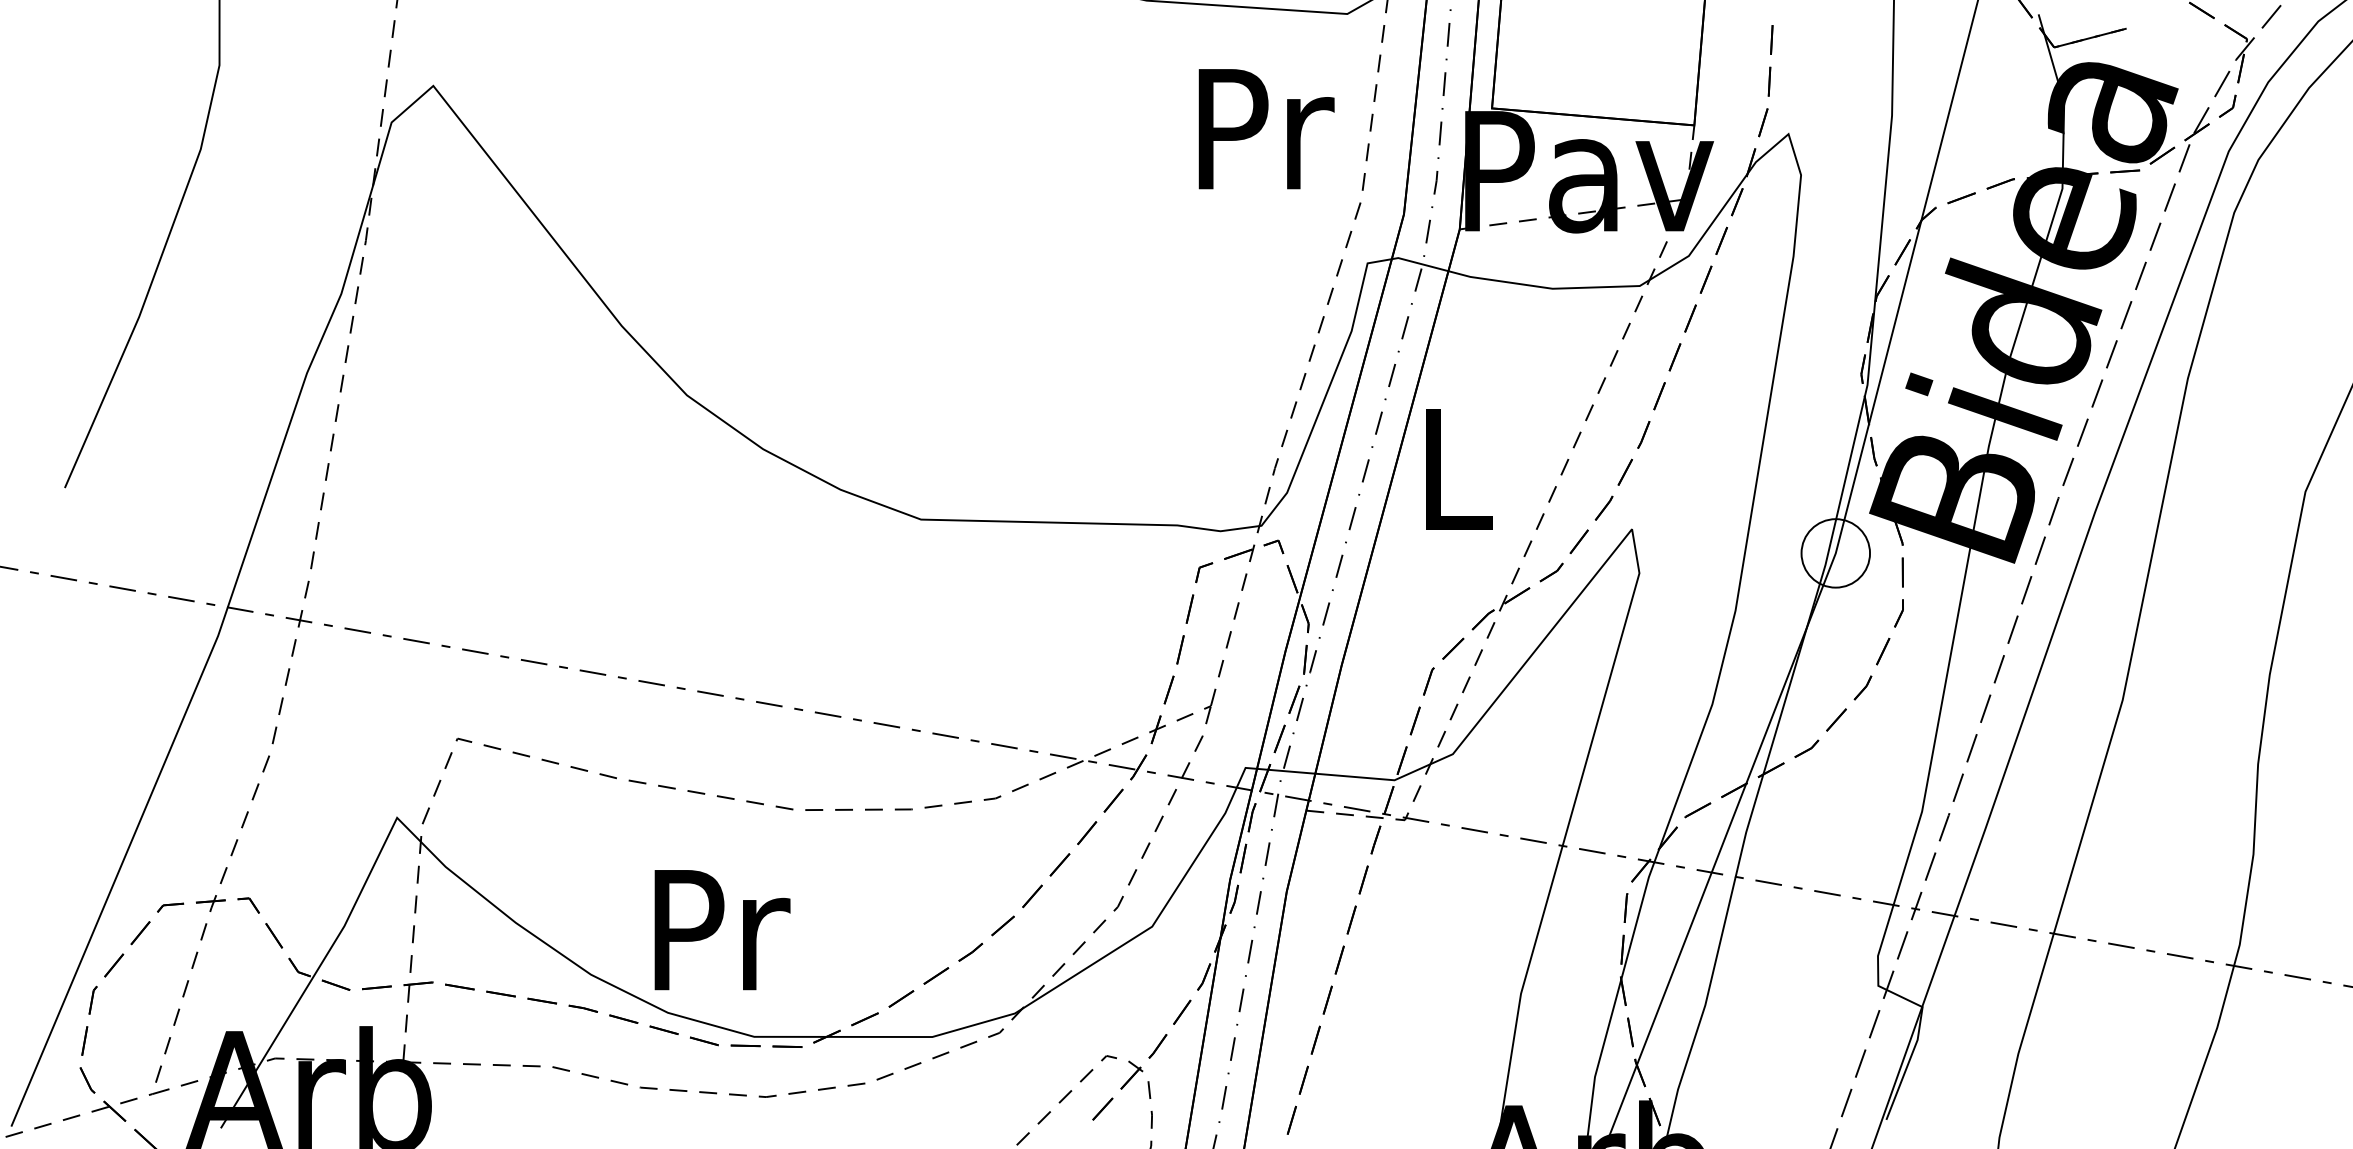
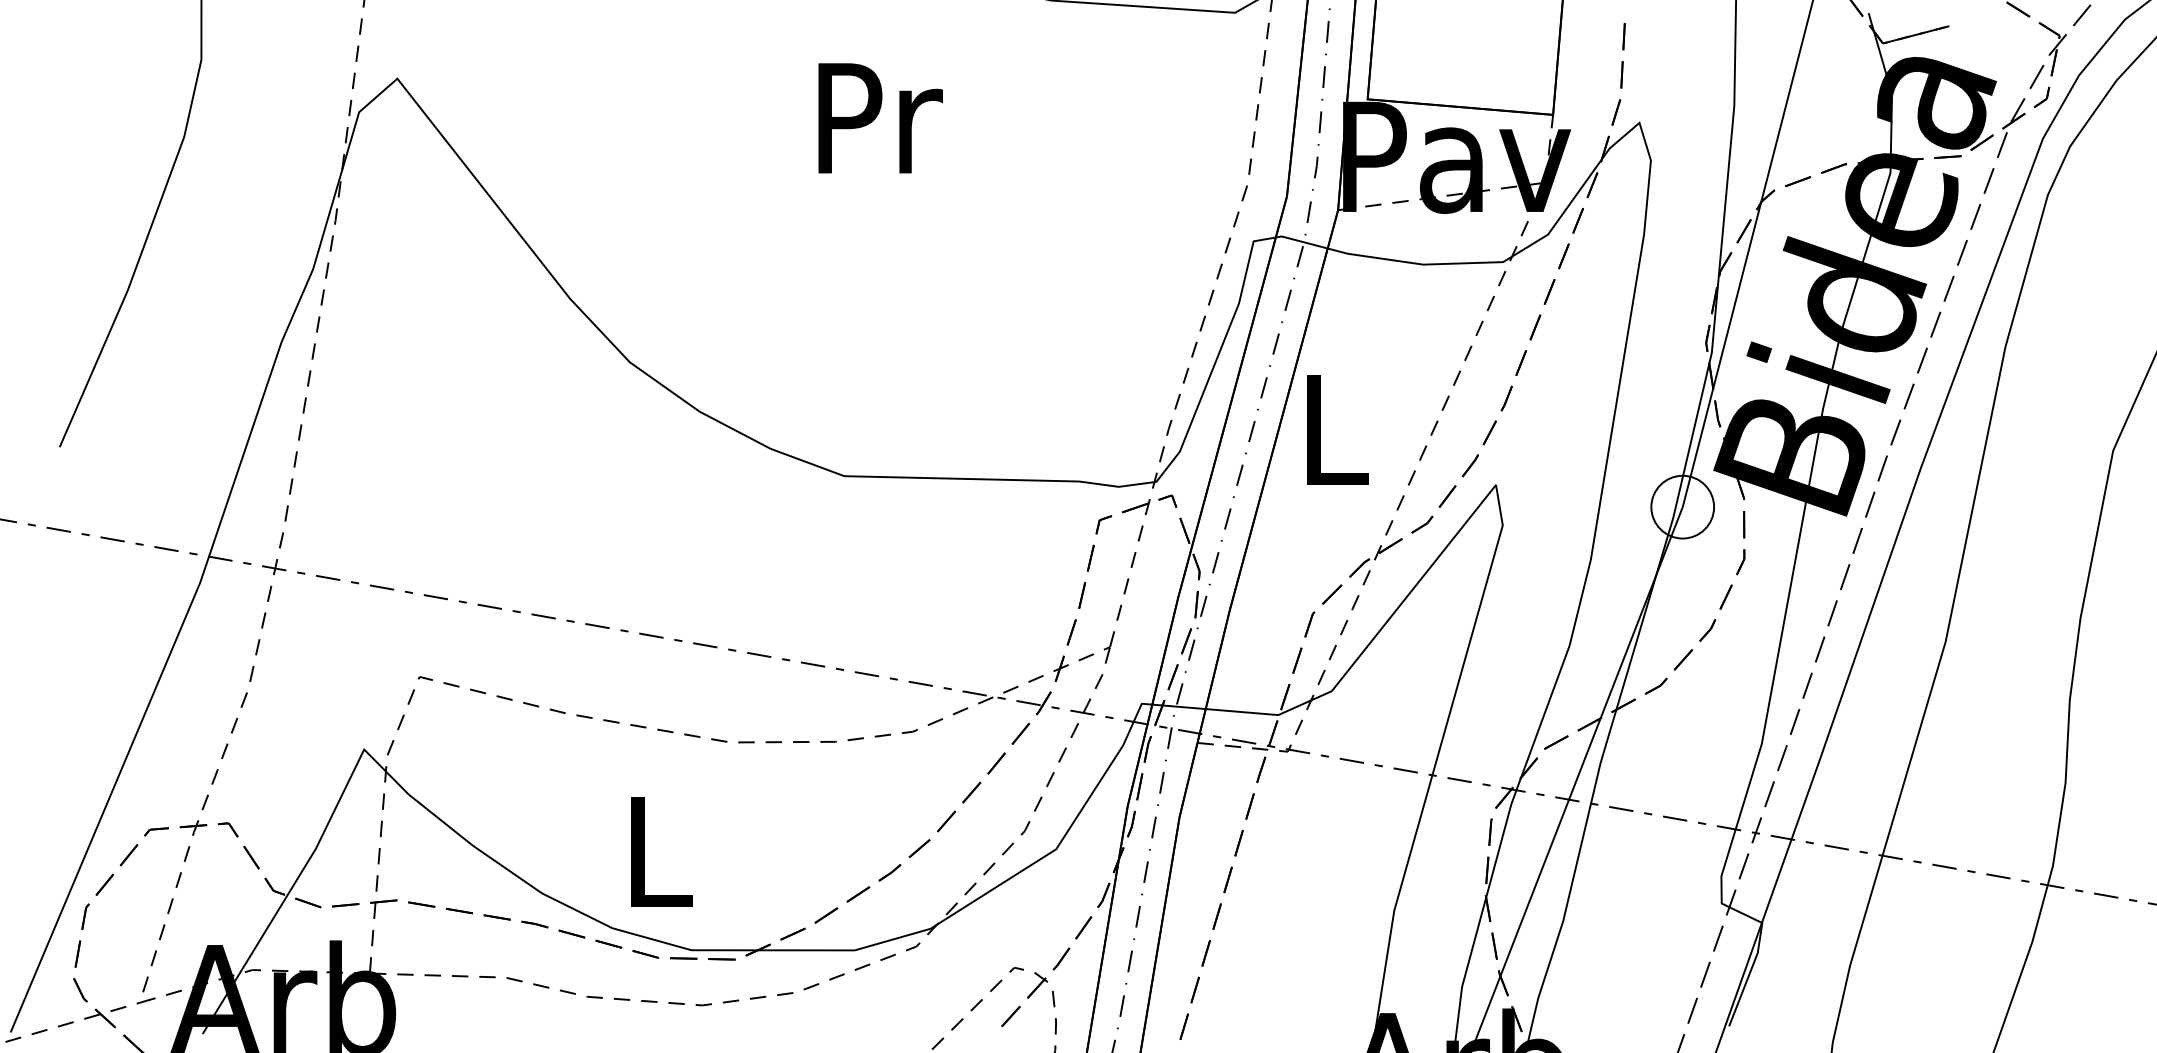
text: (1266, 129) -> (880, 118), moved
text: (722, 930) -> (662, 852), Pr -> L

